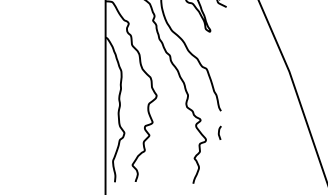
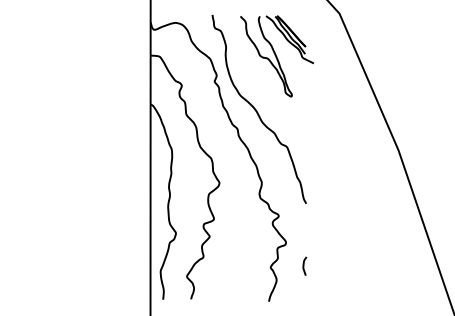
curve: (219, 132) -> (304, 265), moved

